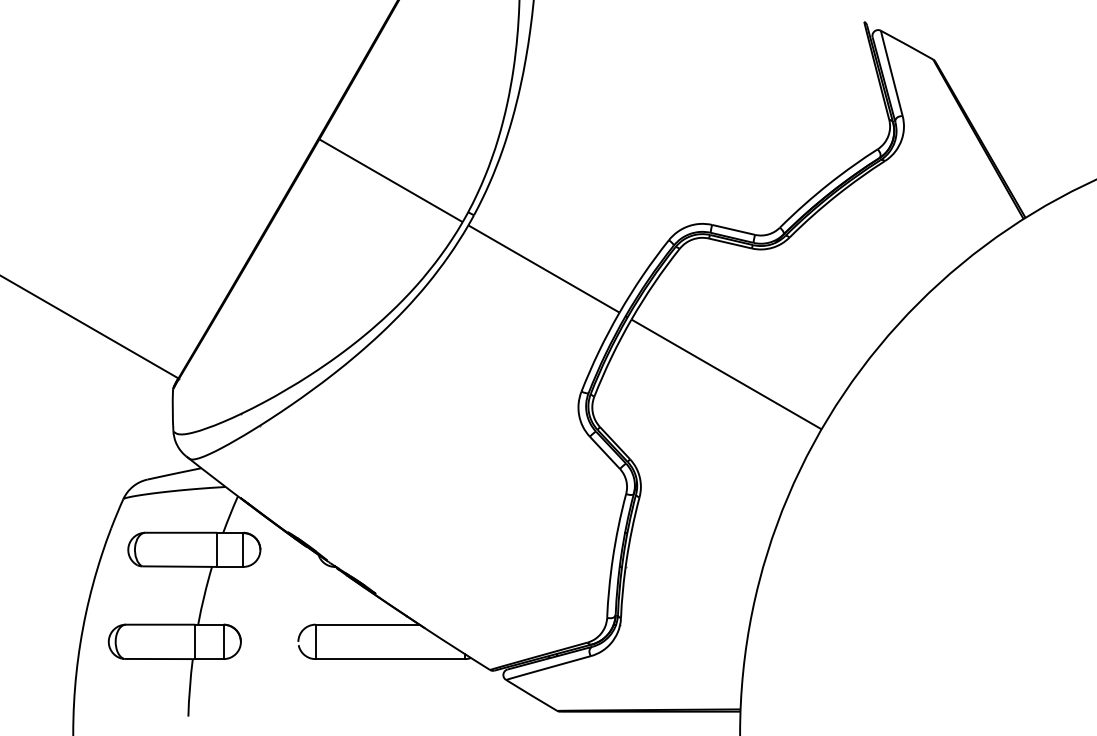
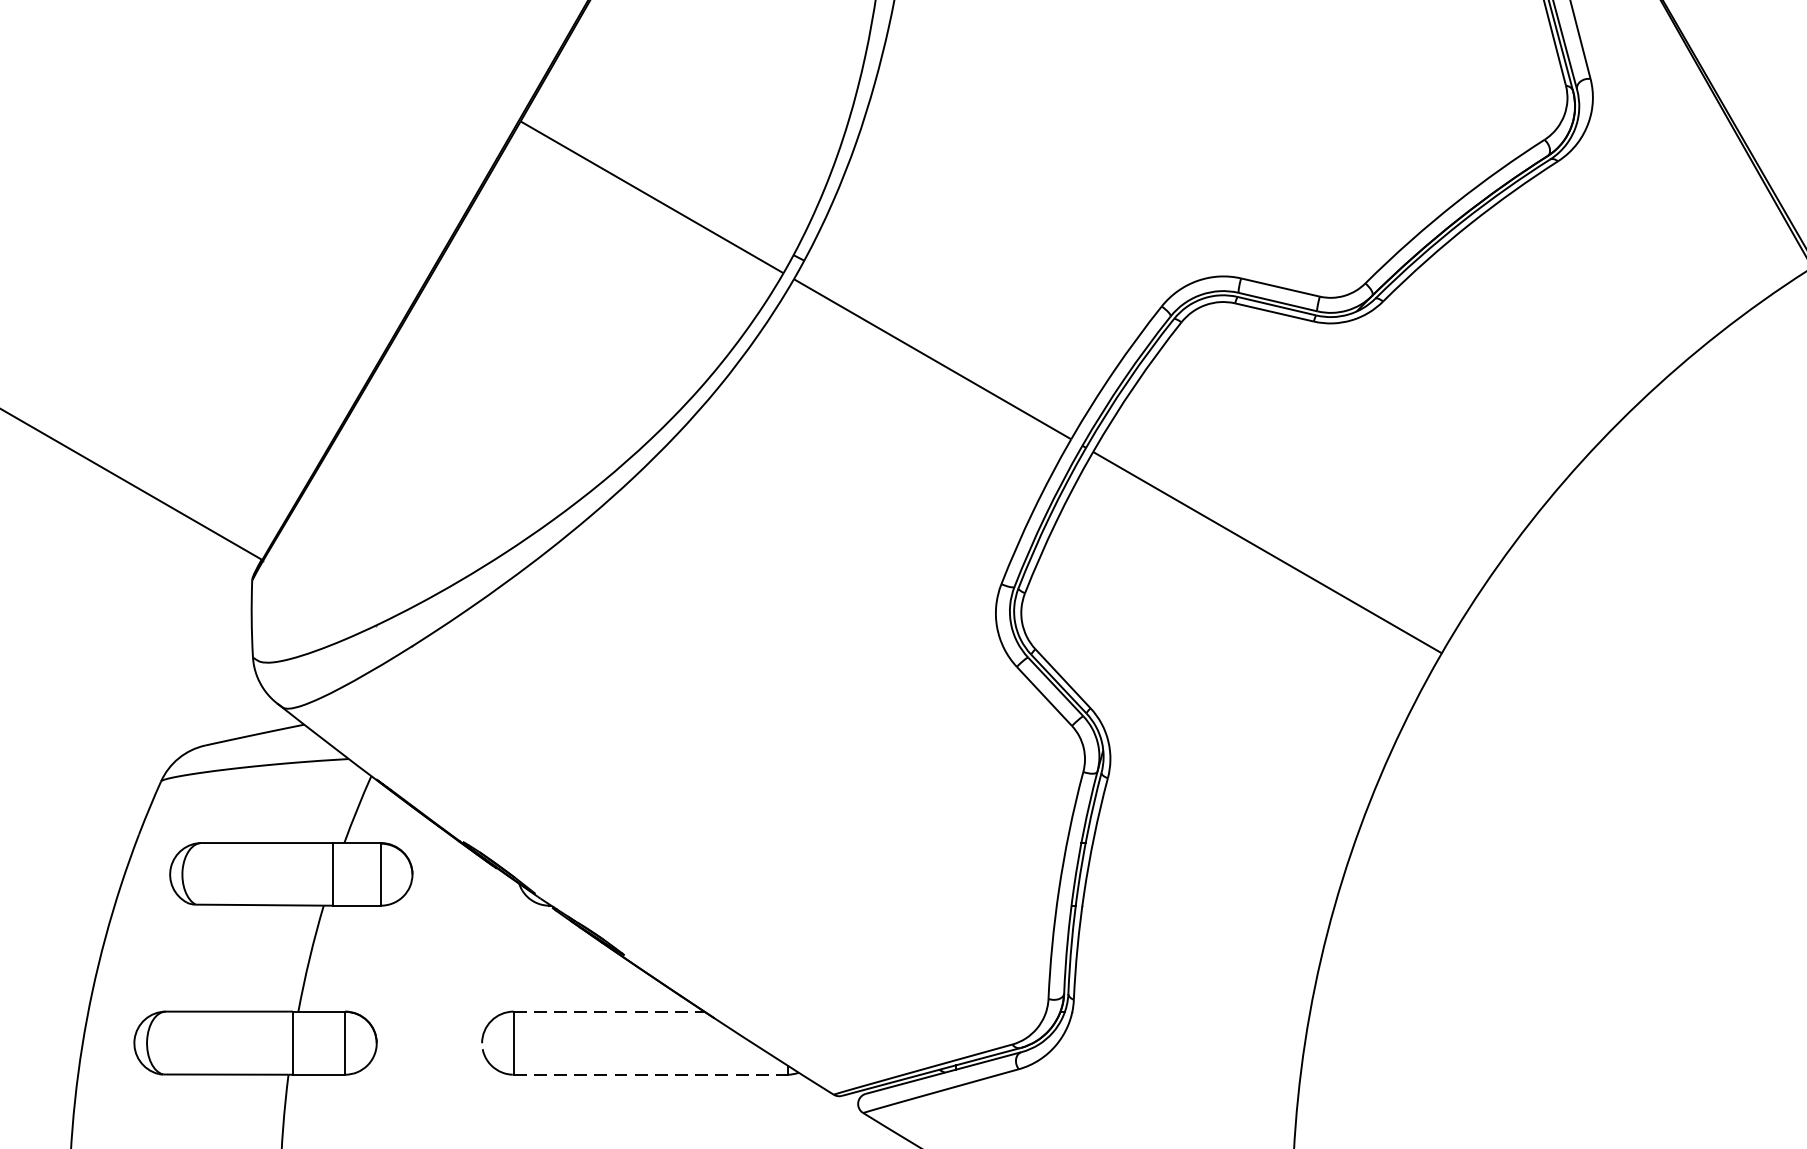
line: (367, 624) -> (608, 1011), solid -> dashed
line: (390, 659) -> (651, 1075), solid -> dashed

